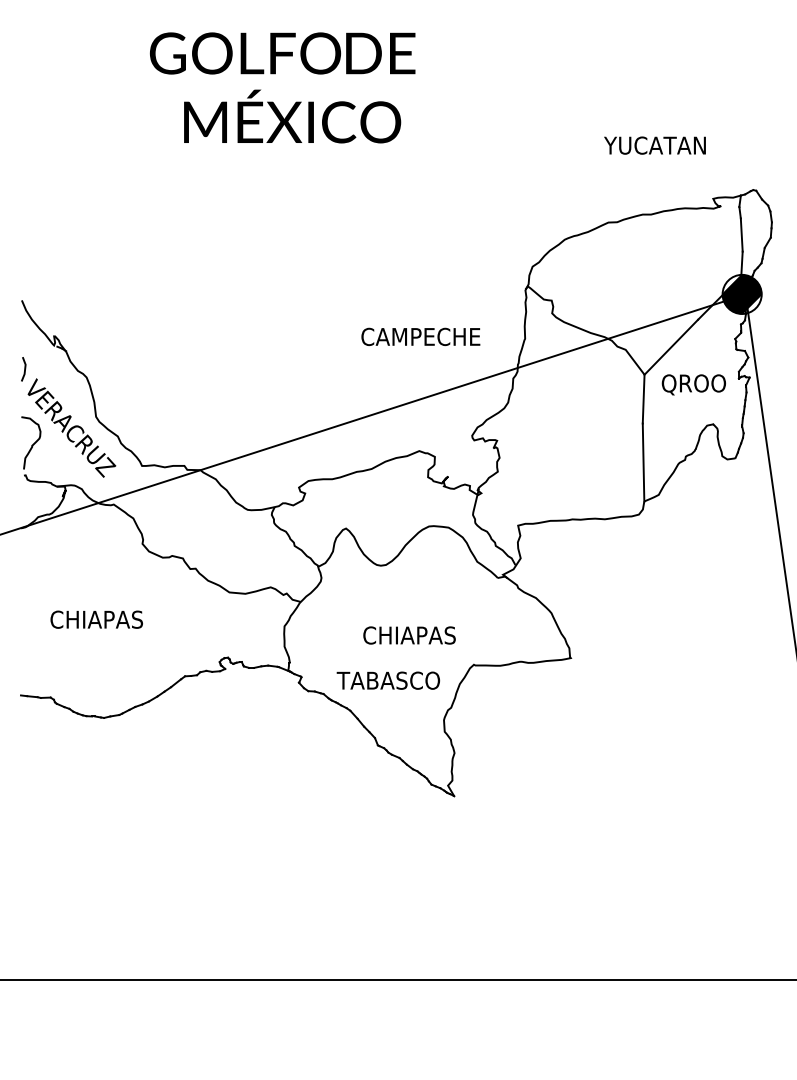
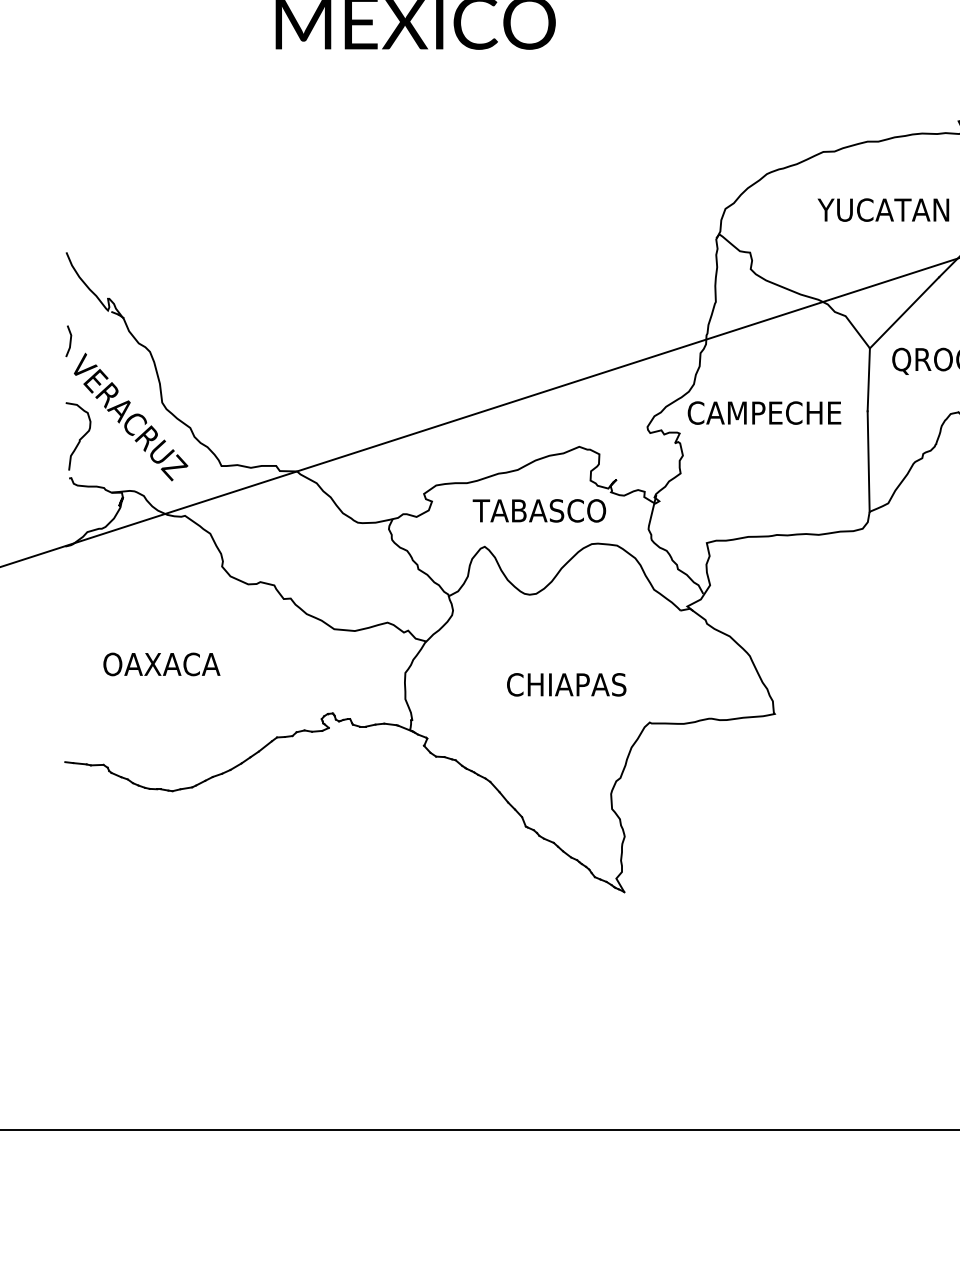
text: (654, 145) -> (882, 209), moved
text: (420, 336) -> (764, 412), moved
text: (99, 619) -> (166, 664), CHIAPAS -> OAXACA
text: (388, 680) -> (539, 510), moved

